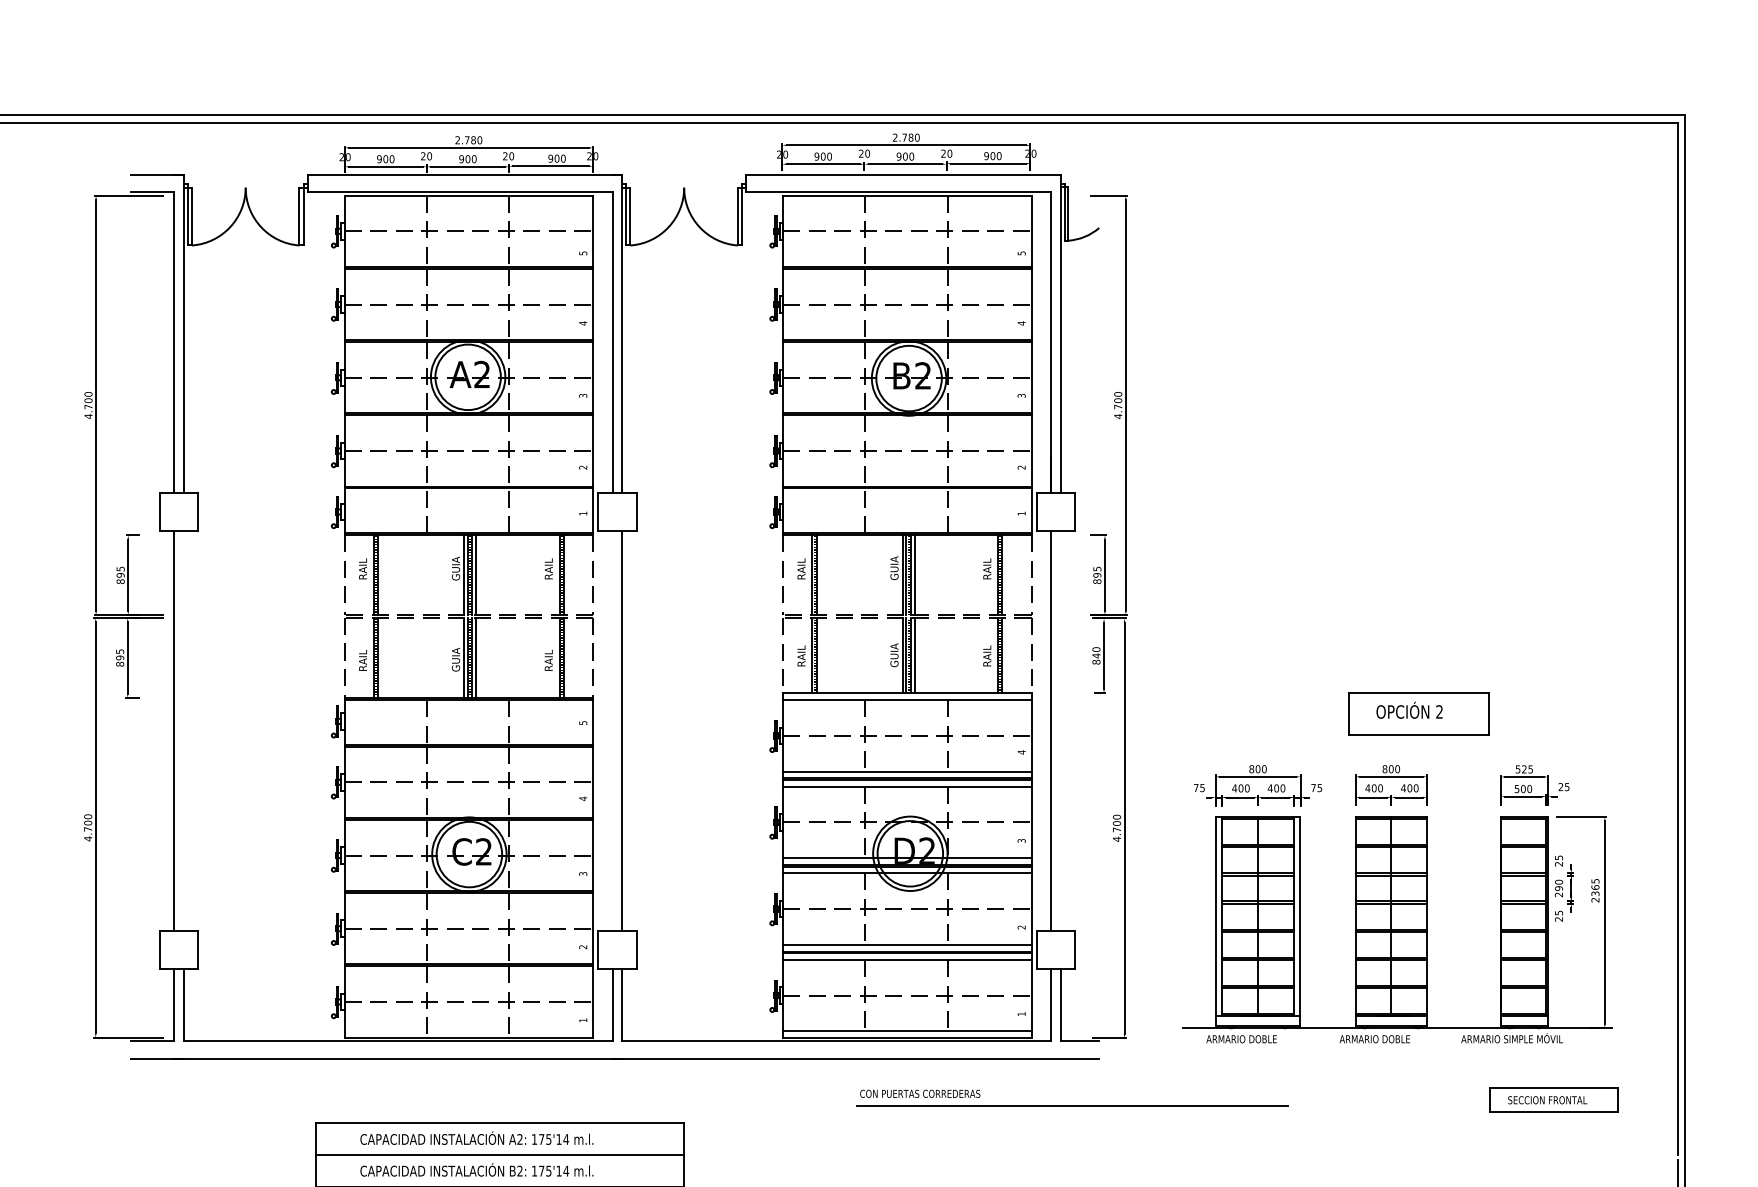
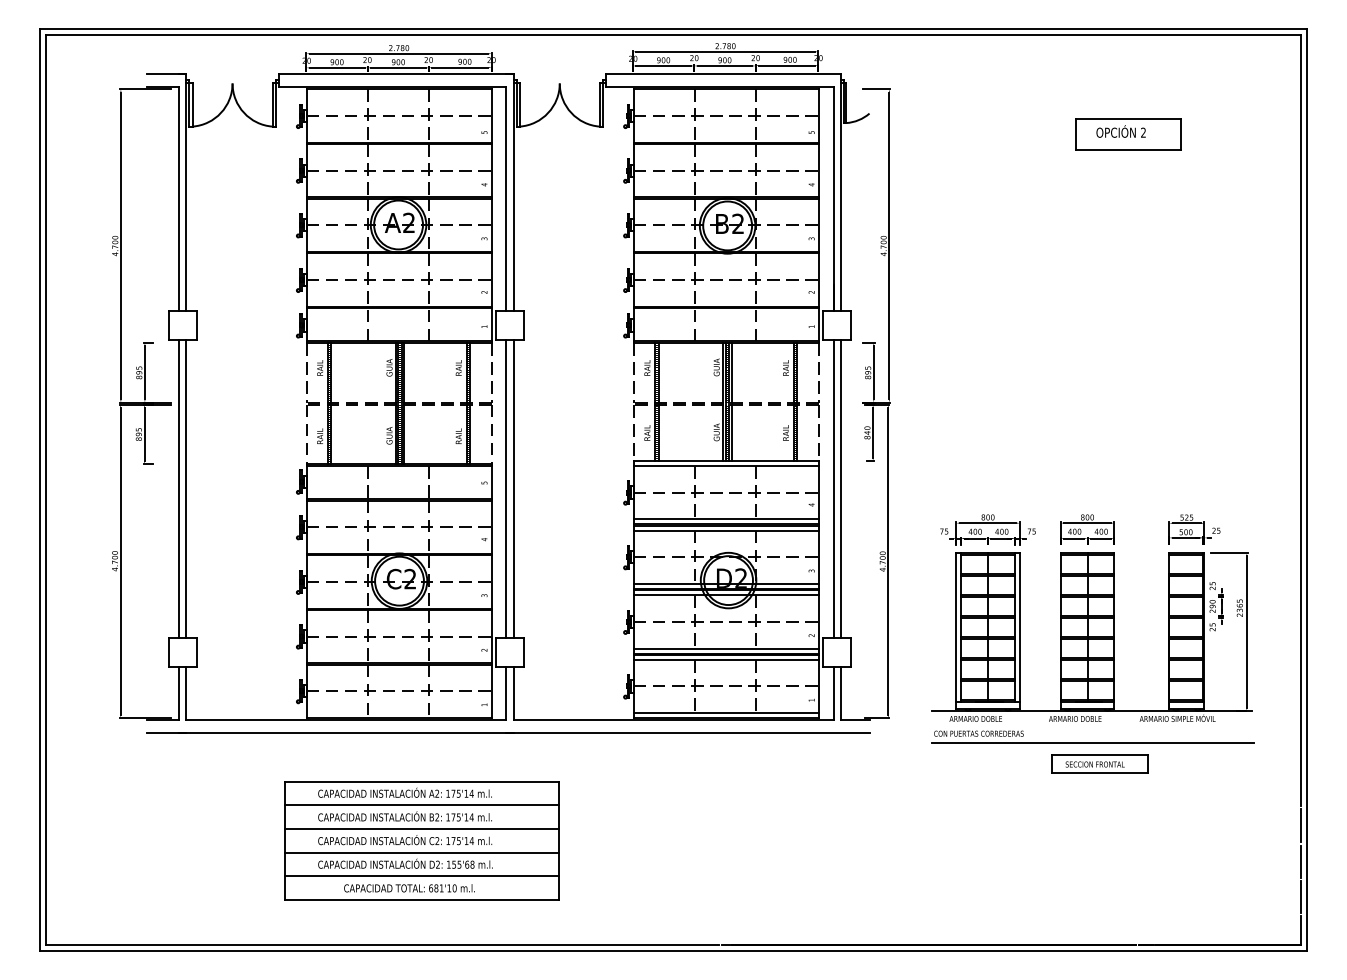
part: (1419, 714) -> (1128, 134), moved
line: (183, 730) -> (186, 488), added
line: (612, 730) -> (506, 488), added
line: (1060, 730) -> (840, 488), added
part: (1072, 1097) -> (1092, 736), moved
part: (1553, 1098) -> (1099, 763), moved

